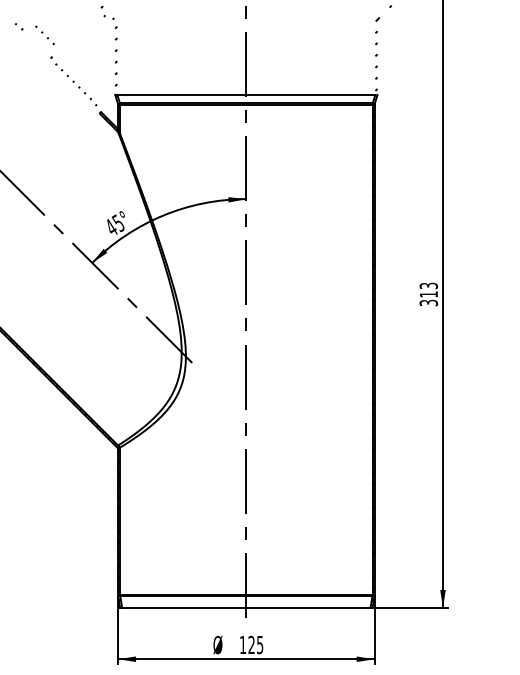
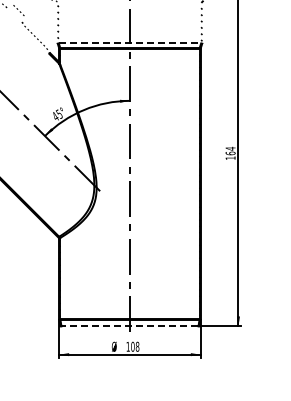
line: (247, 95) -> (130, 43), solid -> dashed
text: (428, 292) -> (230, 152), 313 -> 164
line: (245, 608) -> (129, 326), solid -> dashed
text: (256, 644) -> (135, 346), 125 -> 108

